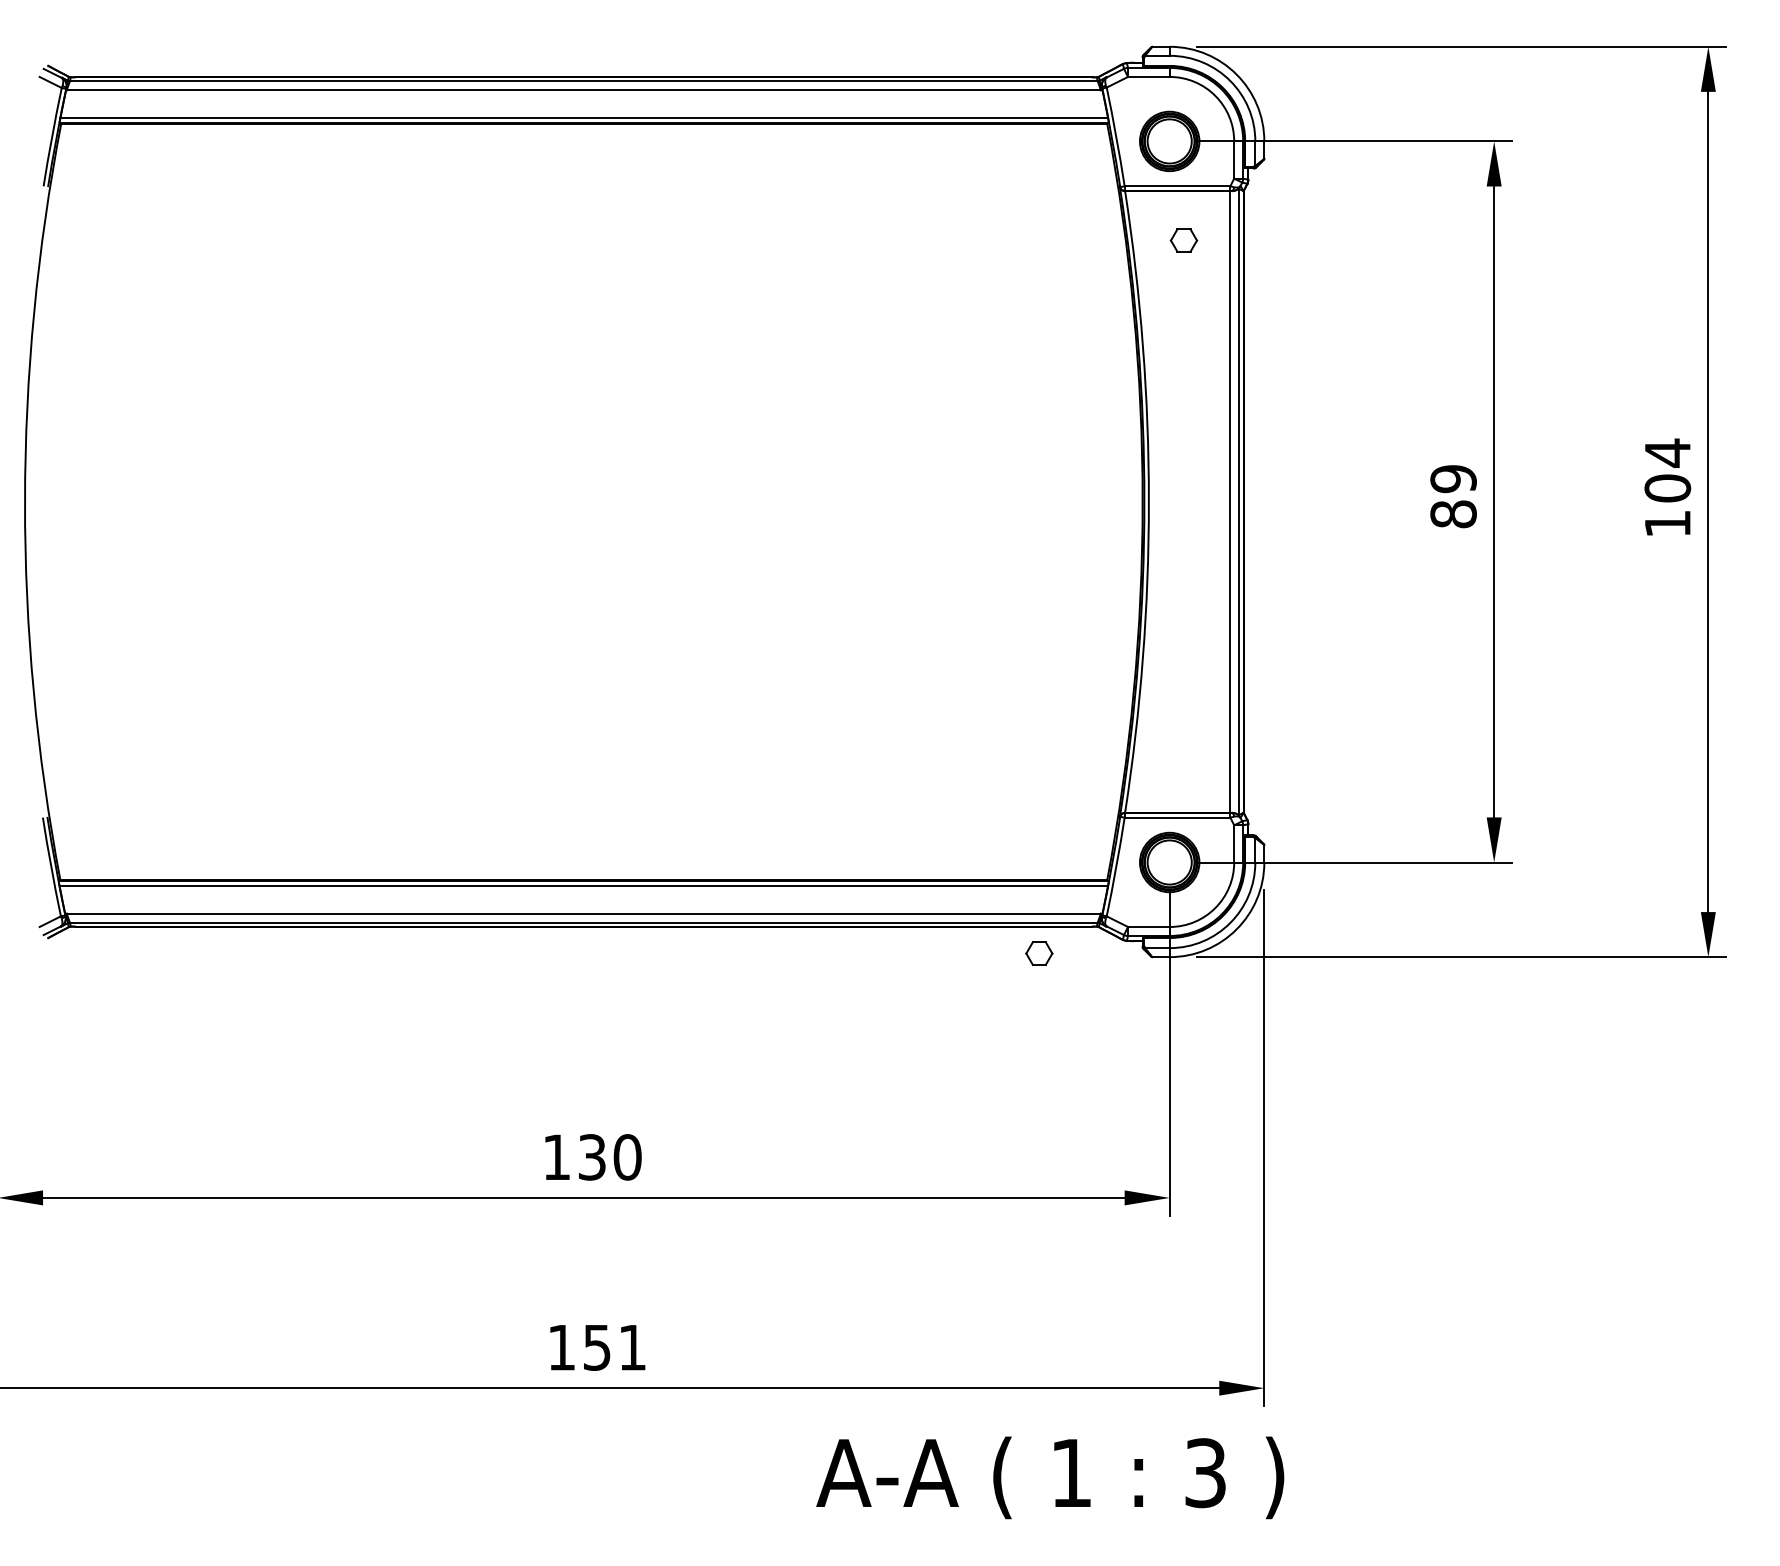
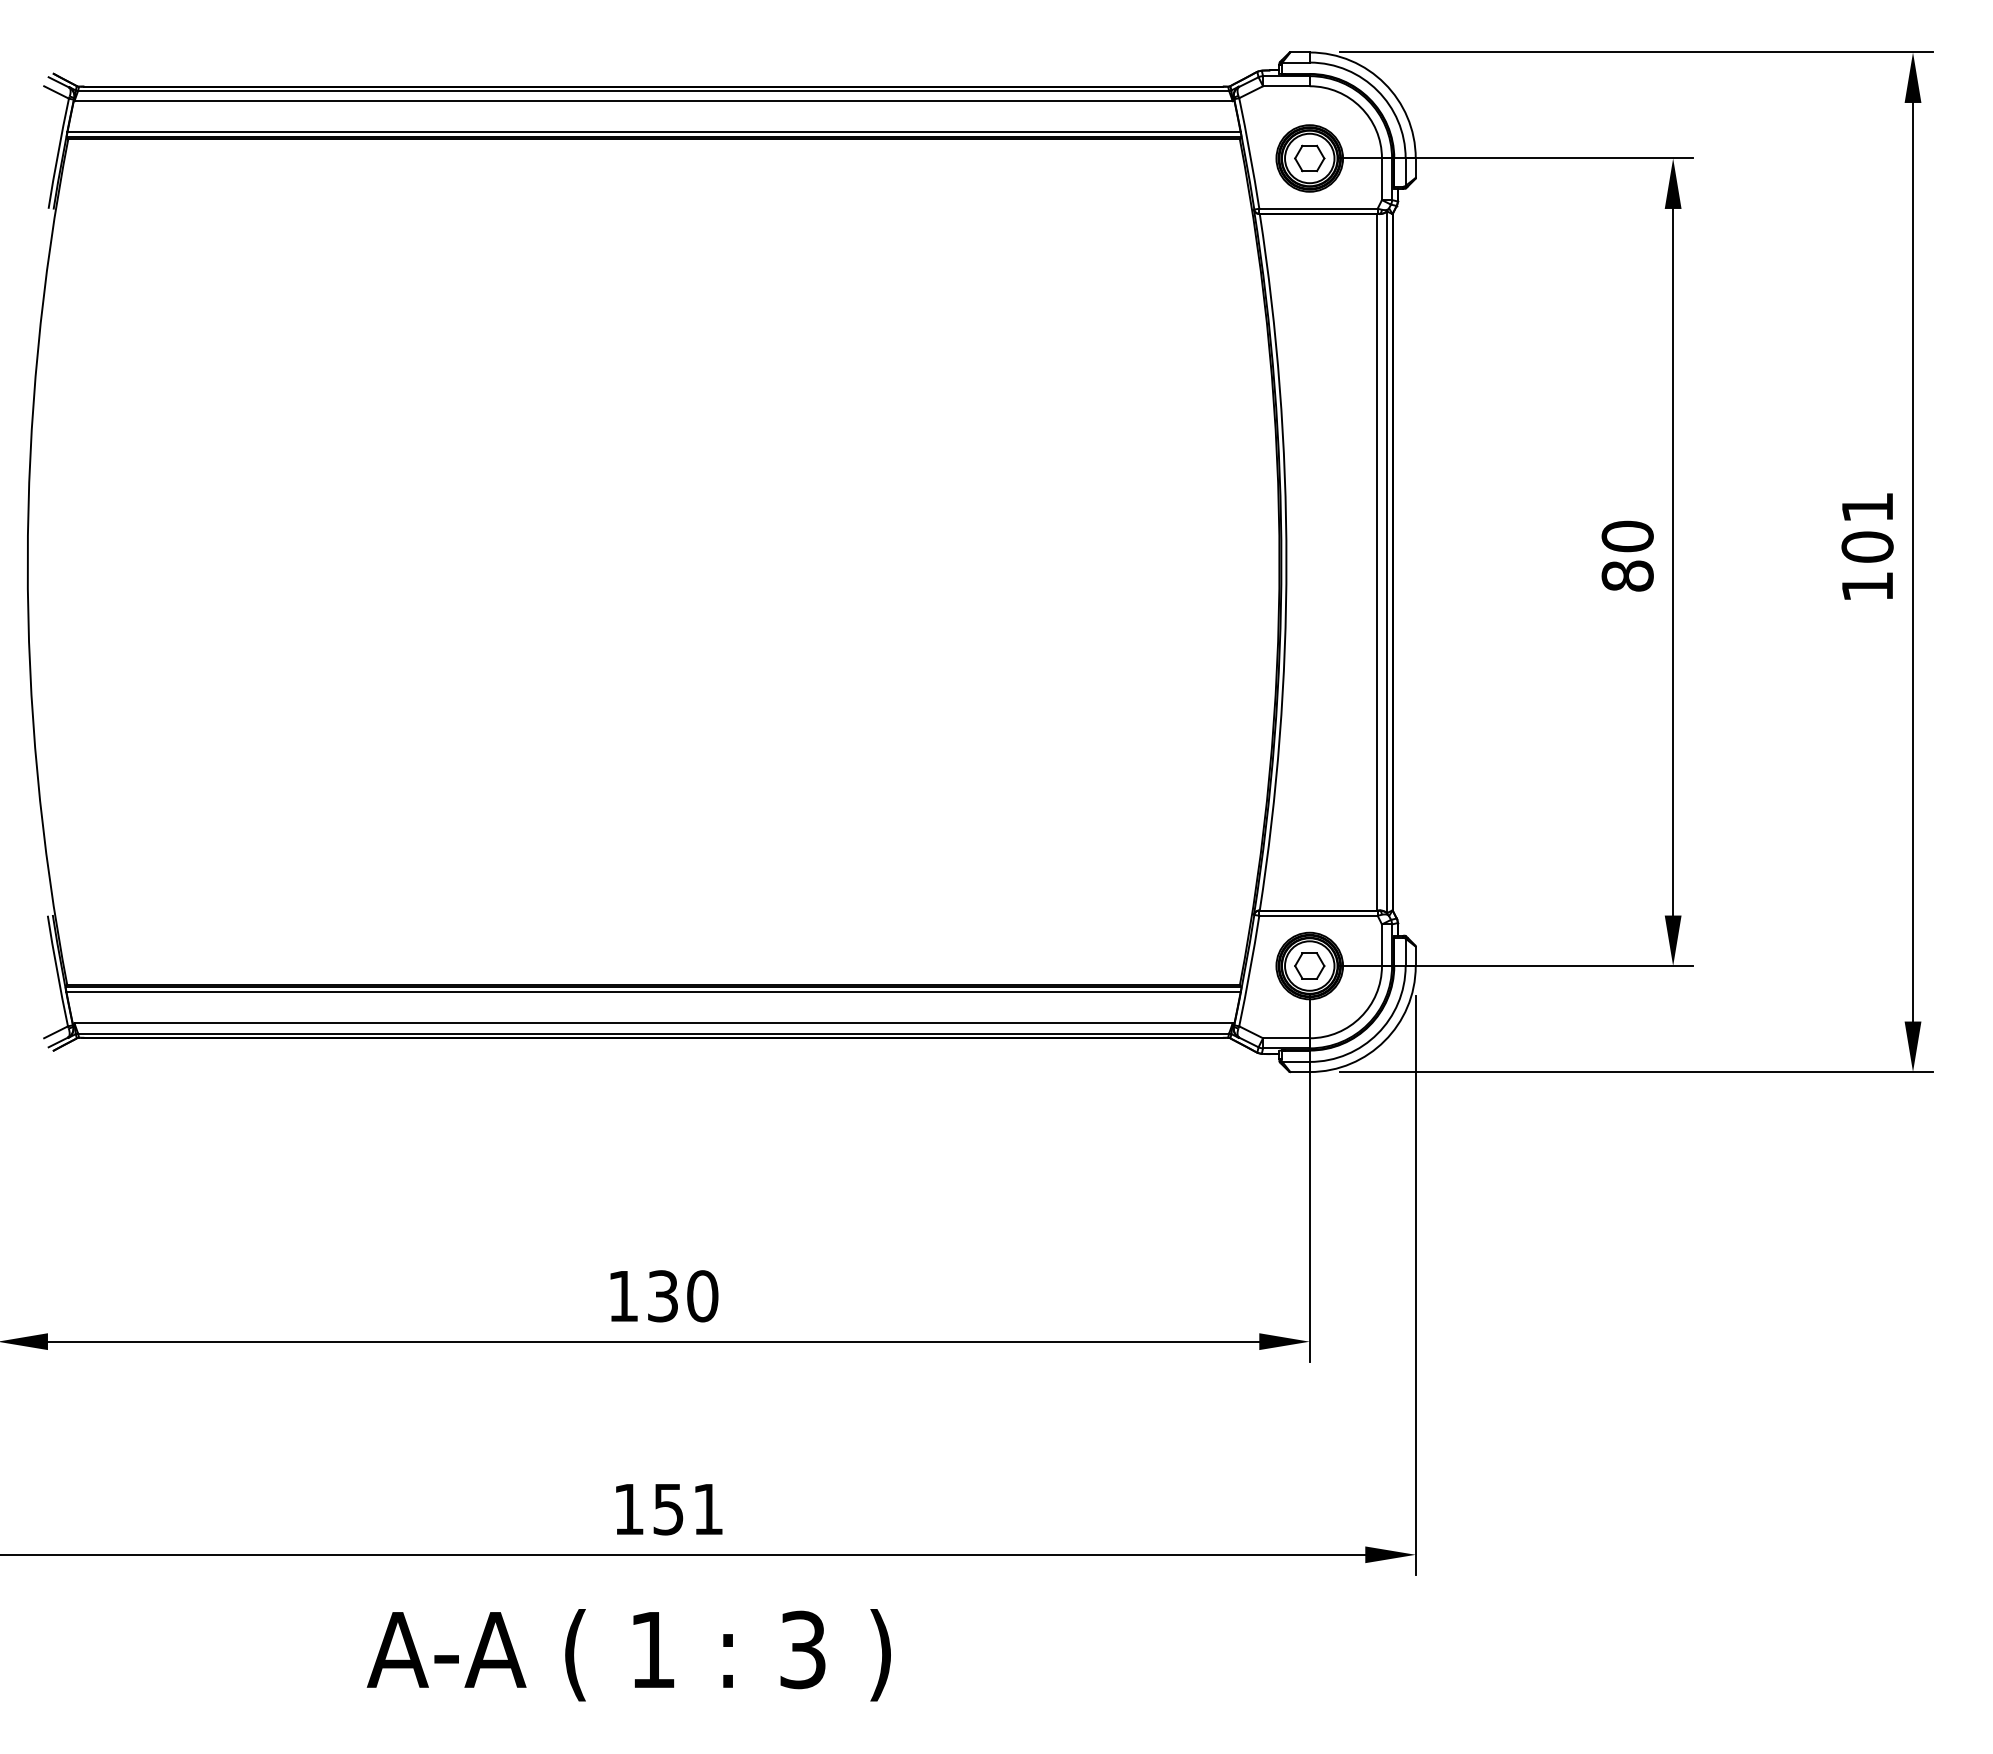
part: (1183, 240) -> (1309, 158), moved
text: (1667, 453) -> (1867, 507), 104 -> 101
text: (1453, 478) -> (1627, 536), 89 -> 80
part: (1039, 953) -> (1309, 965), moved
text: (1049, 1478) -> (628, 1655), moved

